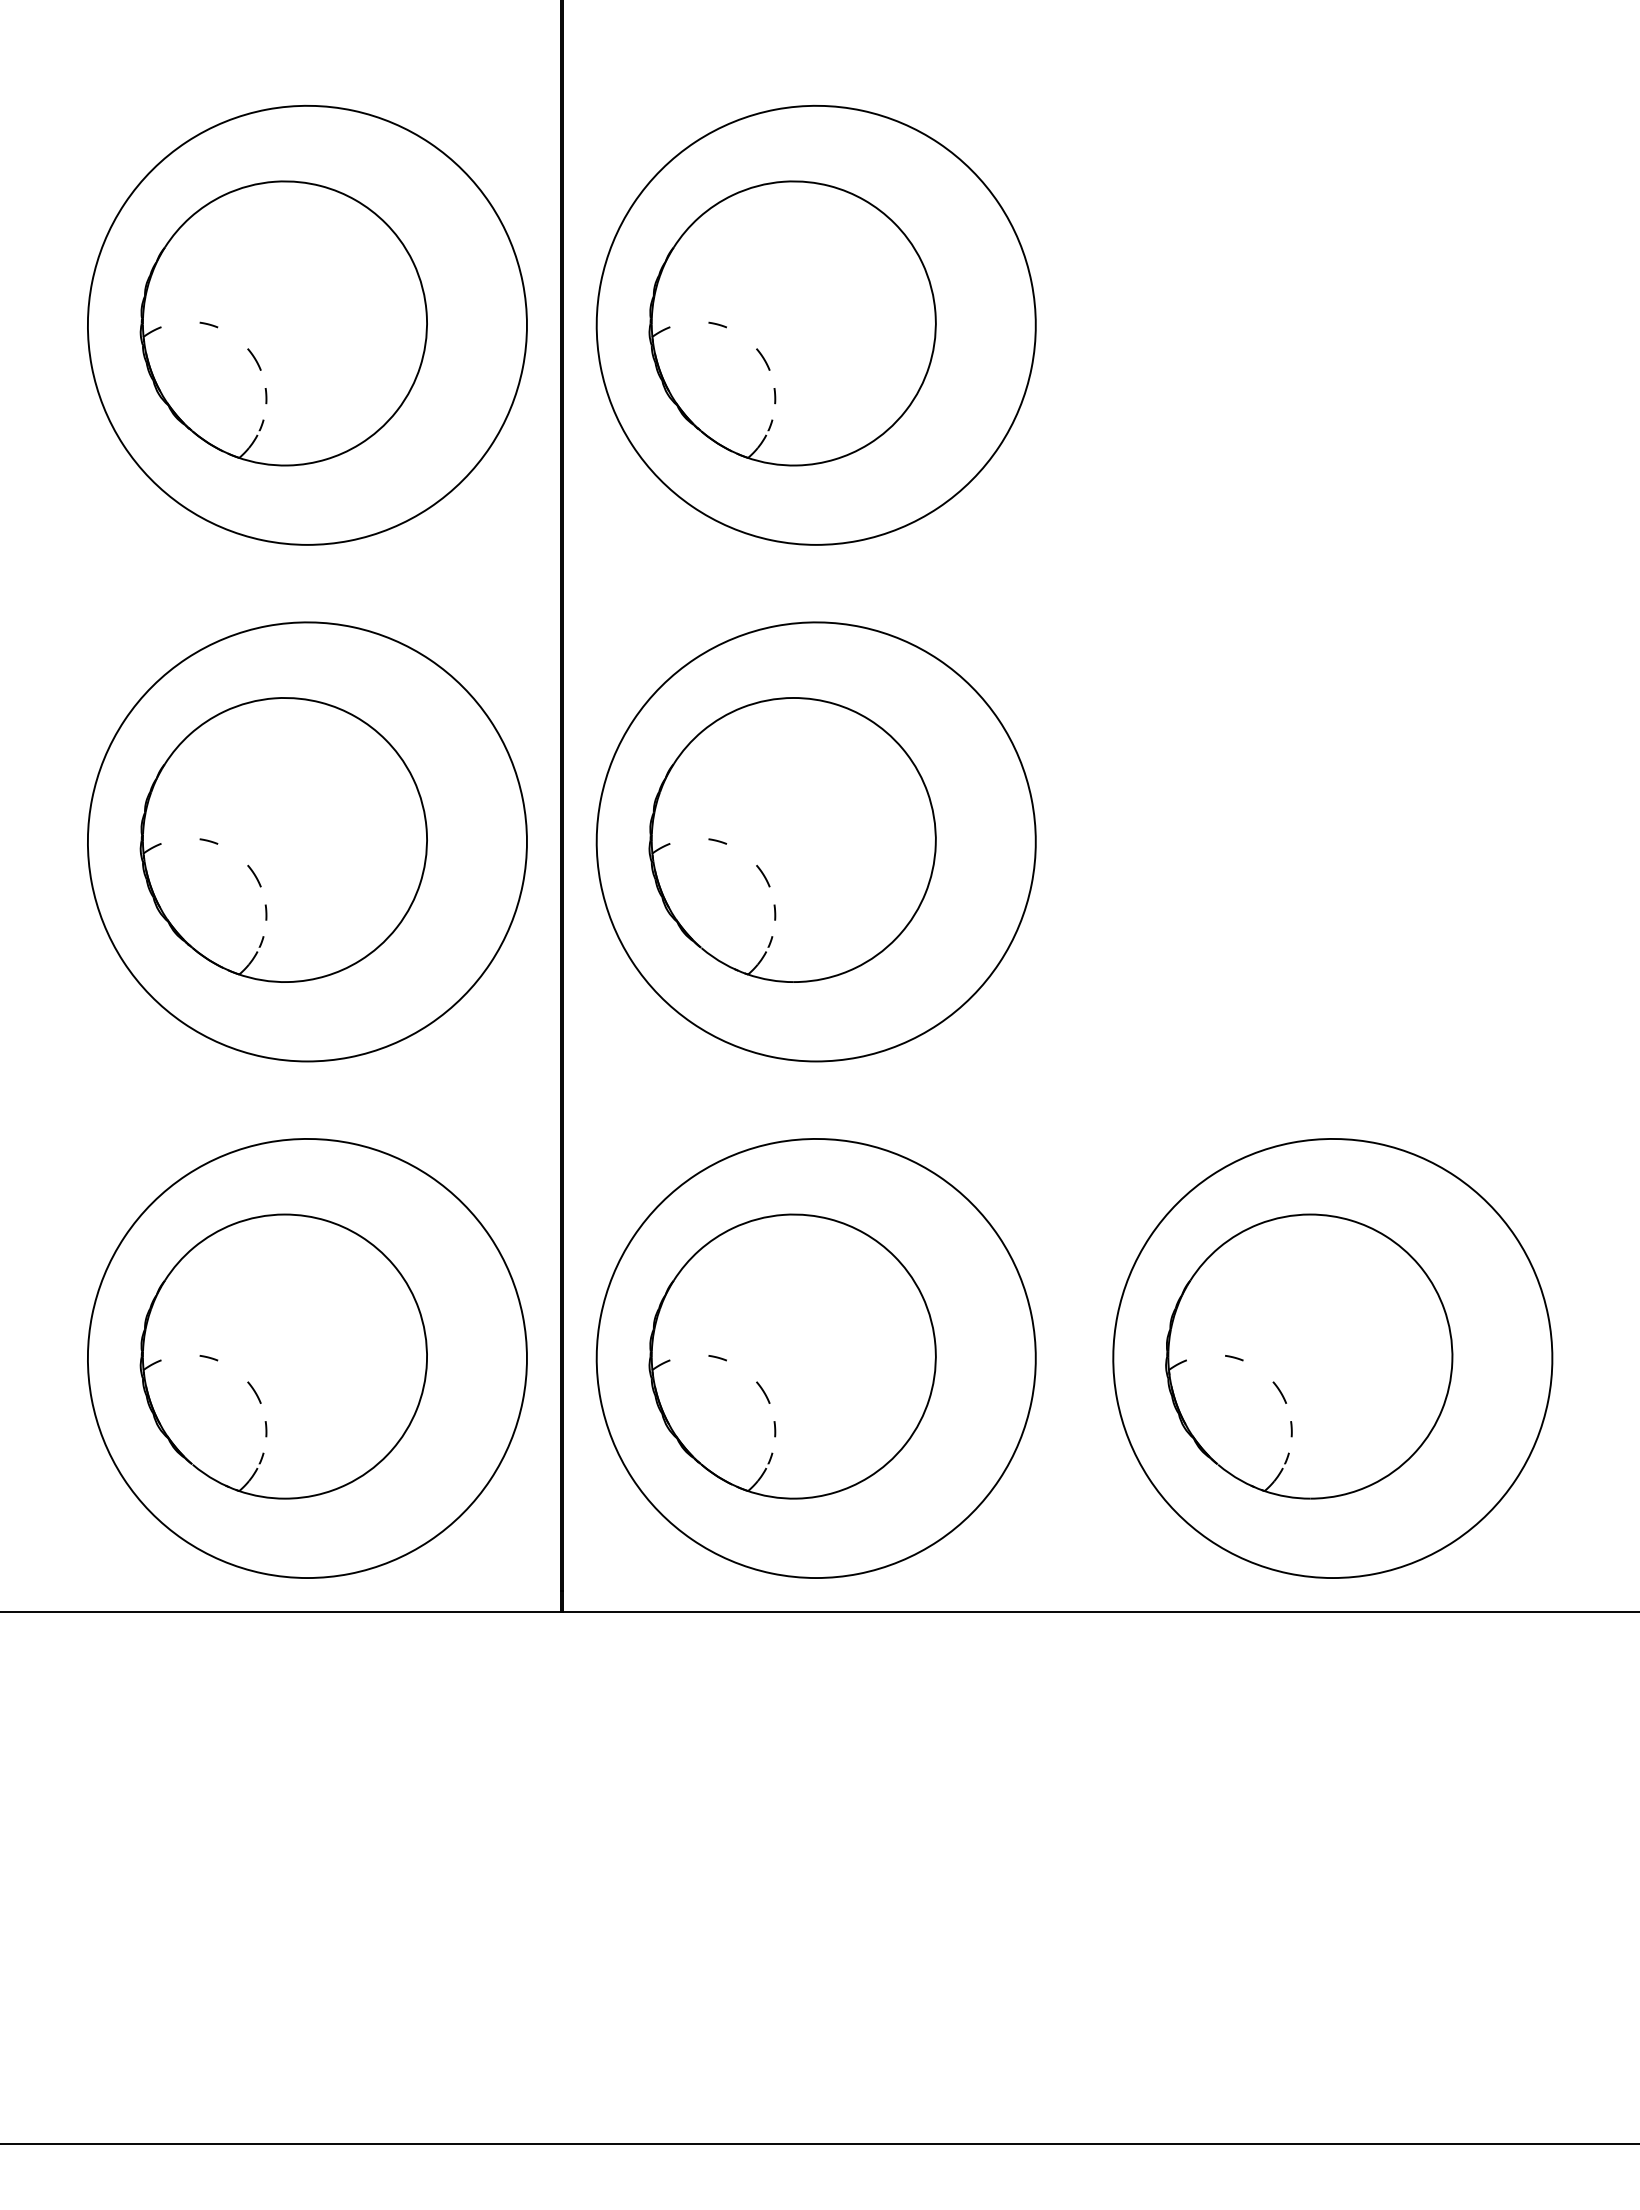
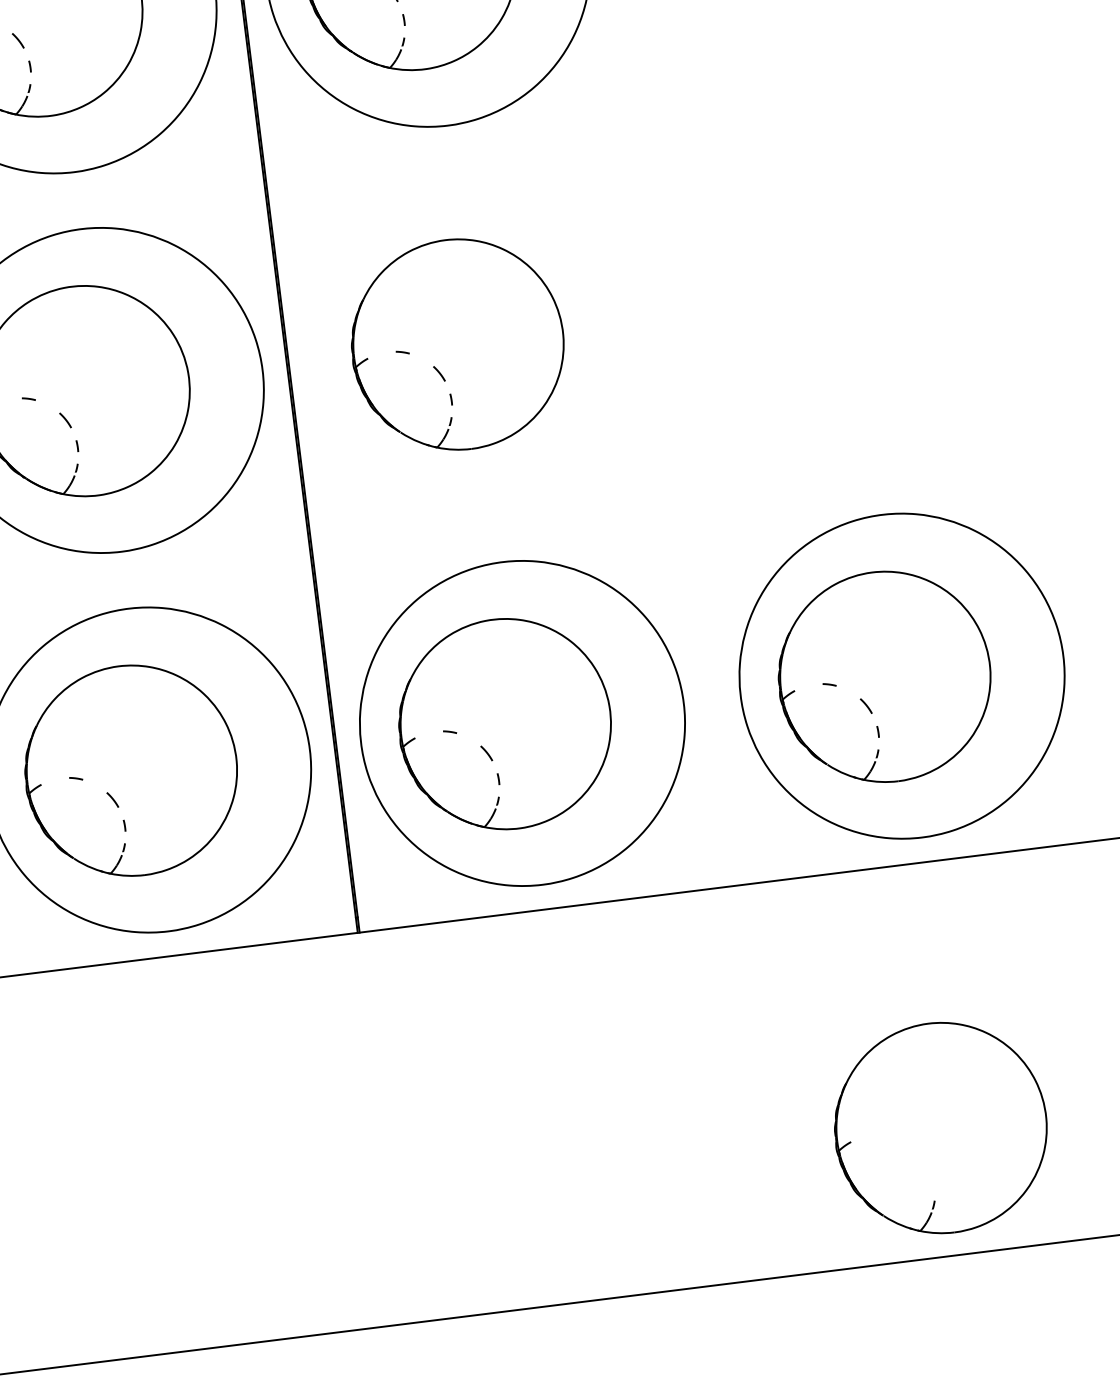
part: (815, 841) -> (474, 343), removed
part: (1309, 1970) -> (940, 1128), added

